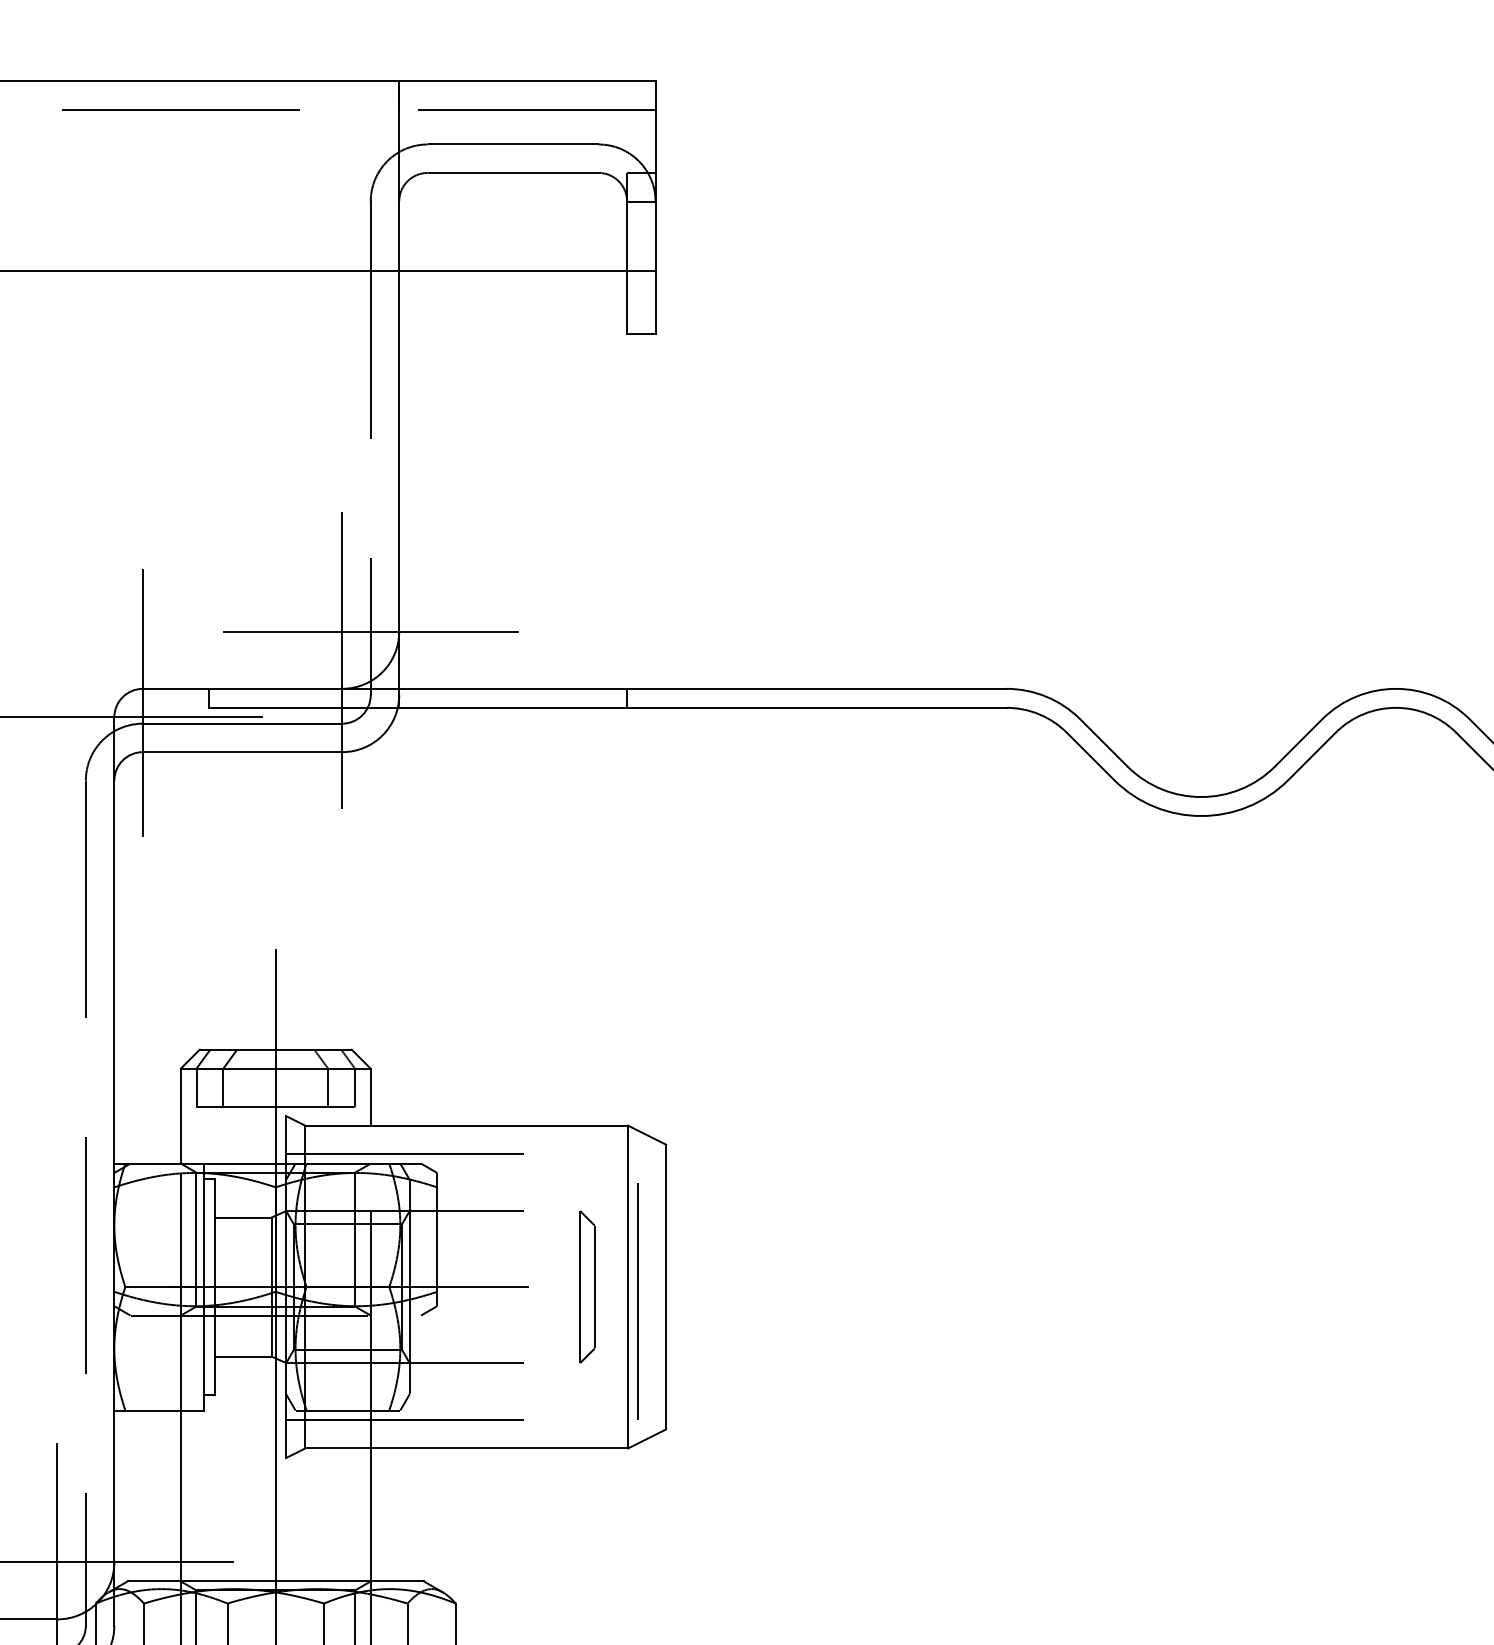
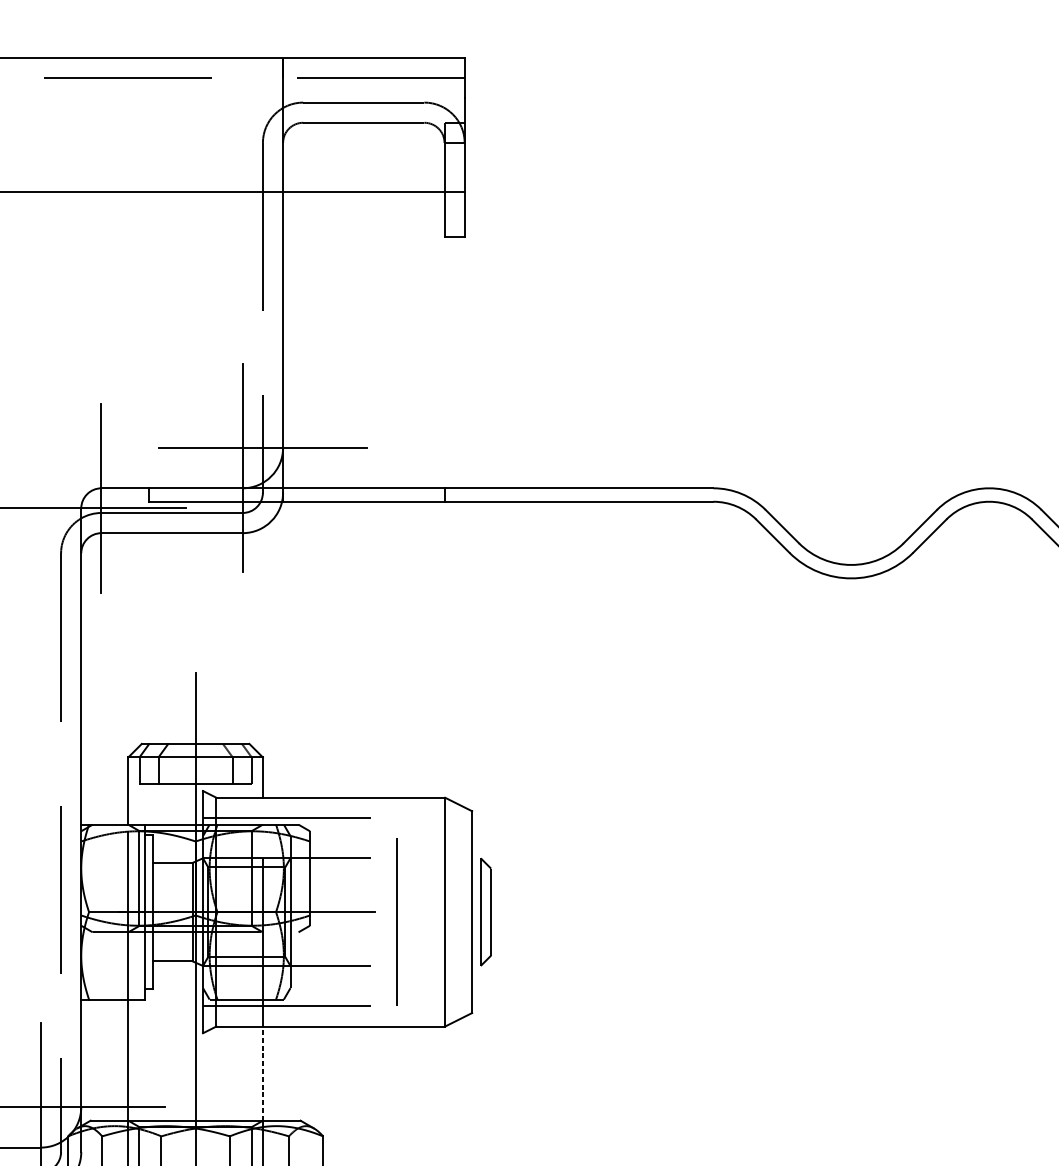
part: (587, 1286) -> (485, 911), moved
line: (637, 1301) -> (397, 922), moved
line: (370, 1514) -> (262, 1073), solid -> dashed

